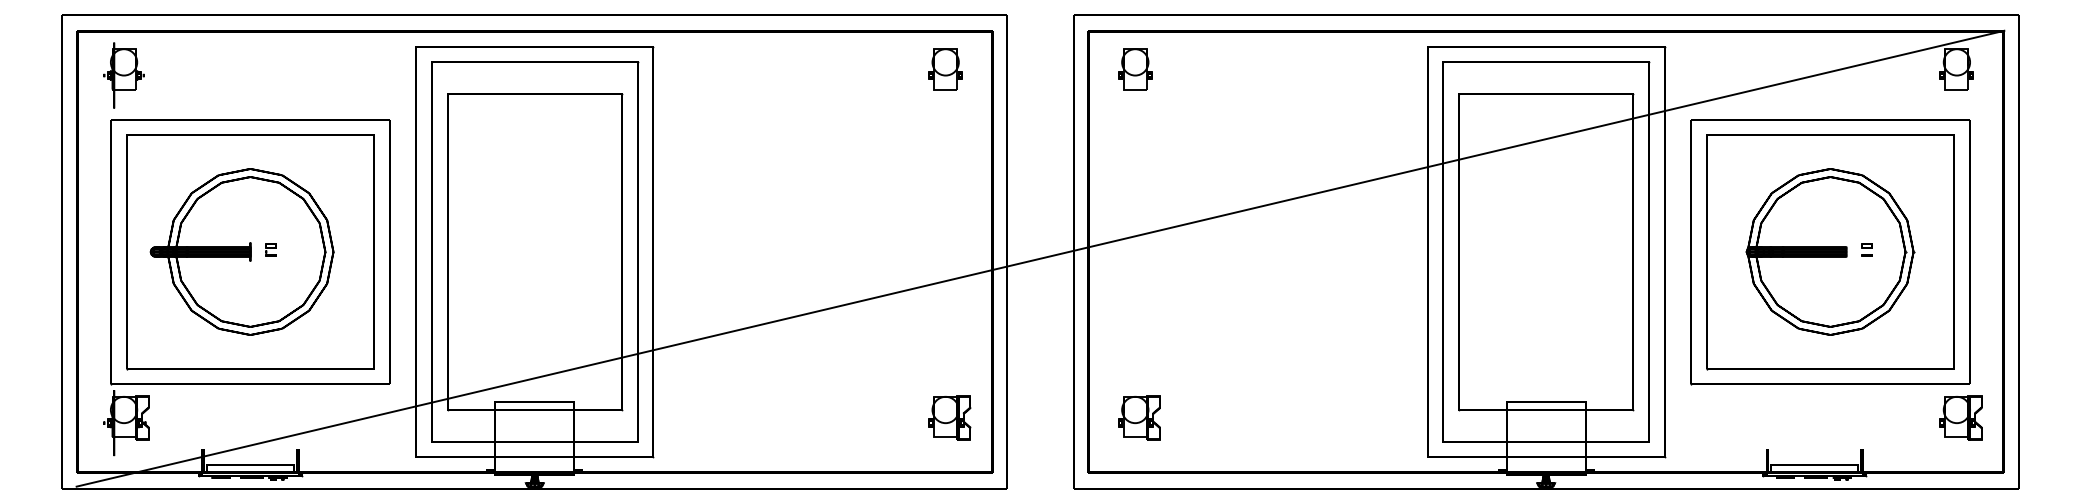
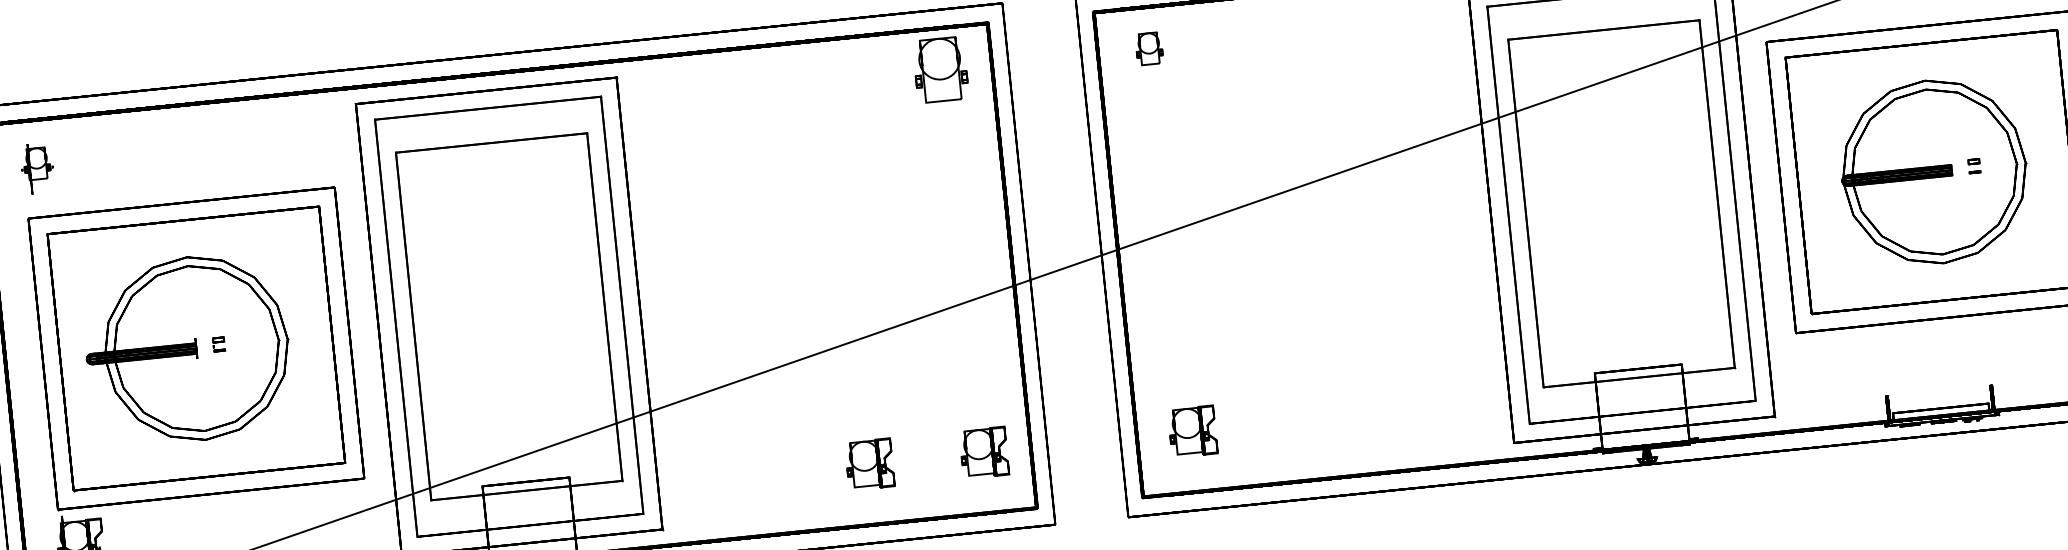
part: (945, 69) -> (940, 70), size x1.4
part: (1135, 69) -> (1149, 48), size x0.7
part: (123, 75) -> (37, 168), size x0.7
part: (845, 417) -> (869, 464), added

